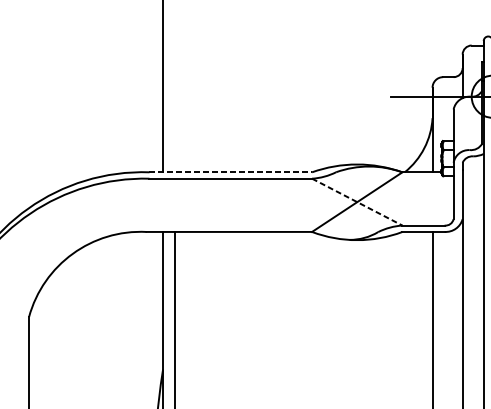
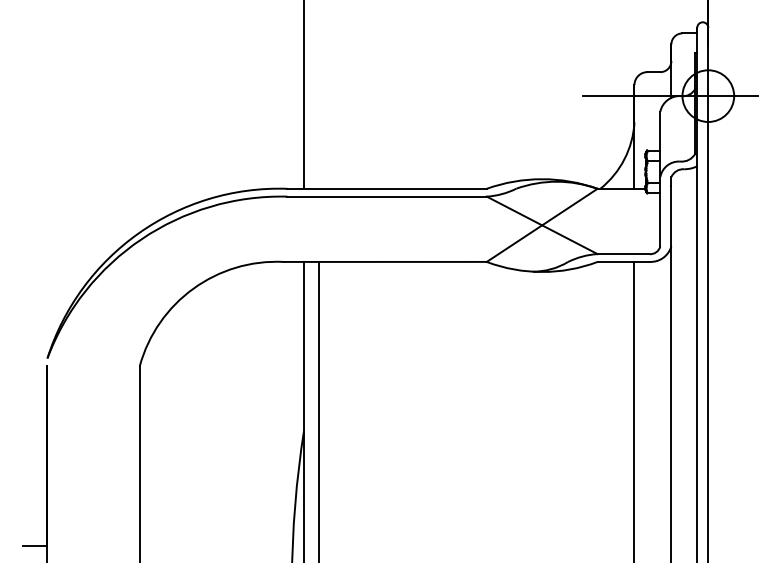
line: (231, 172) -> (387, 188), dashed -> solid
line: (357, 202) -> (542, 225), dashed -> solid

